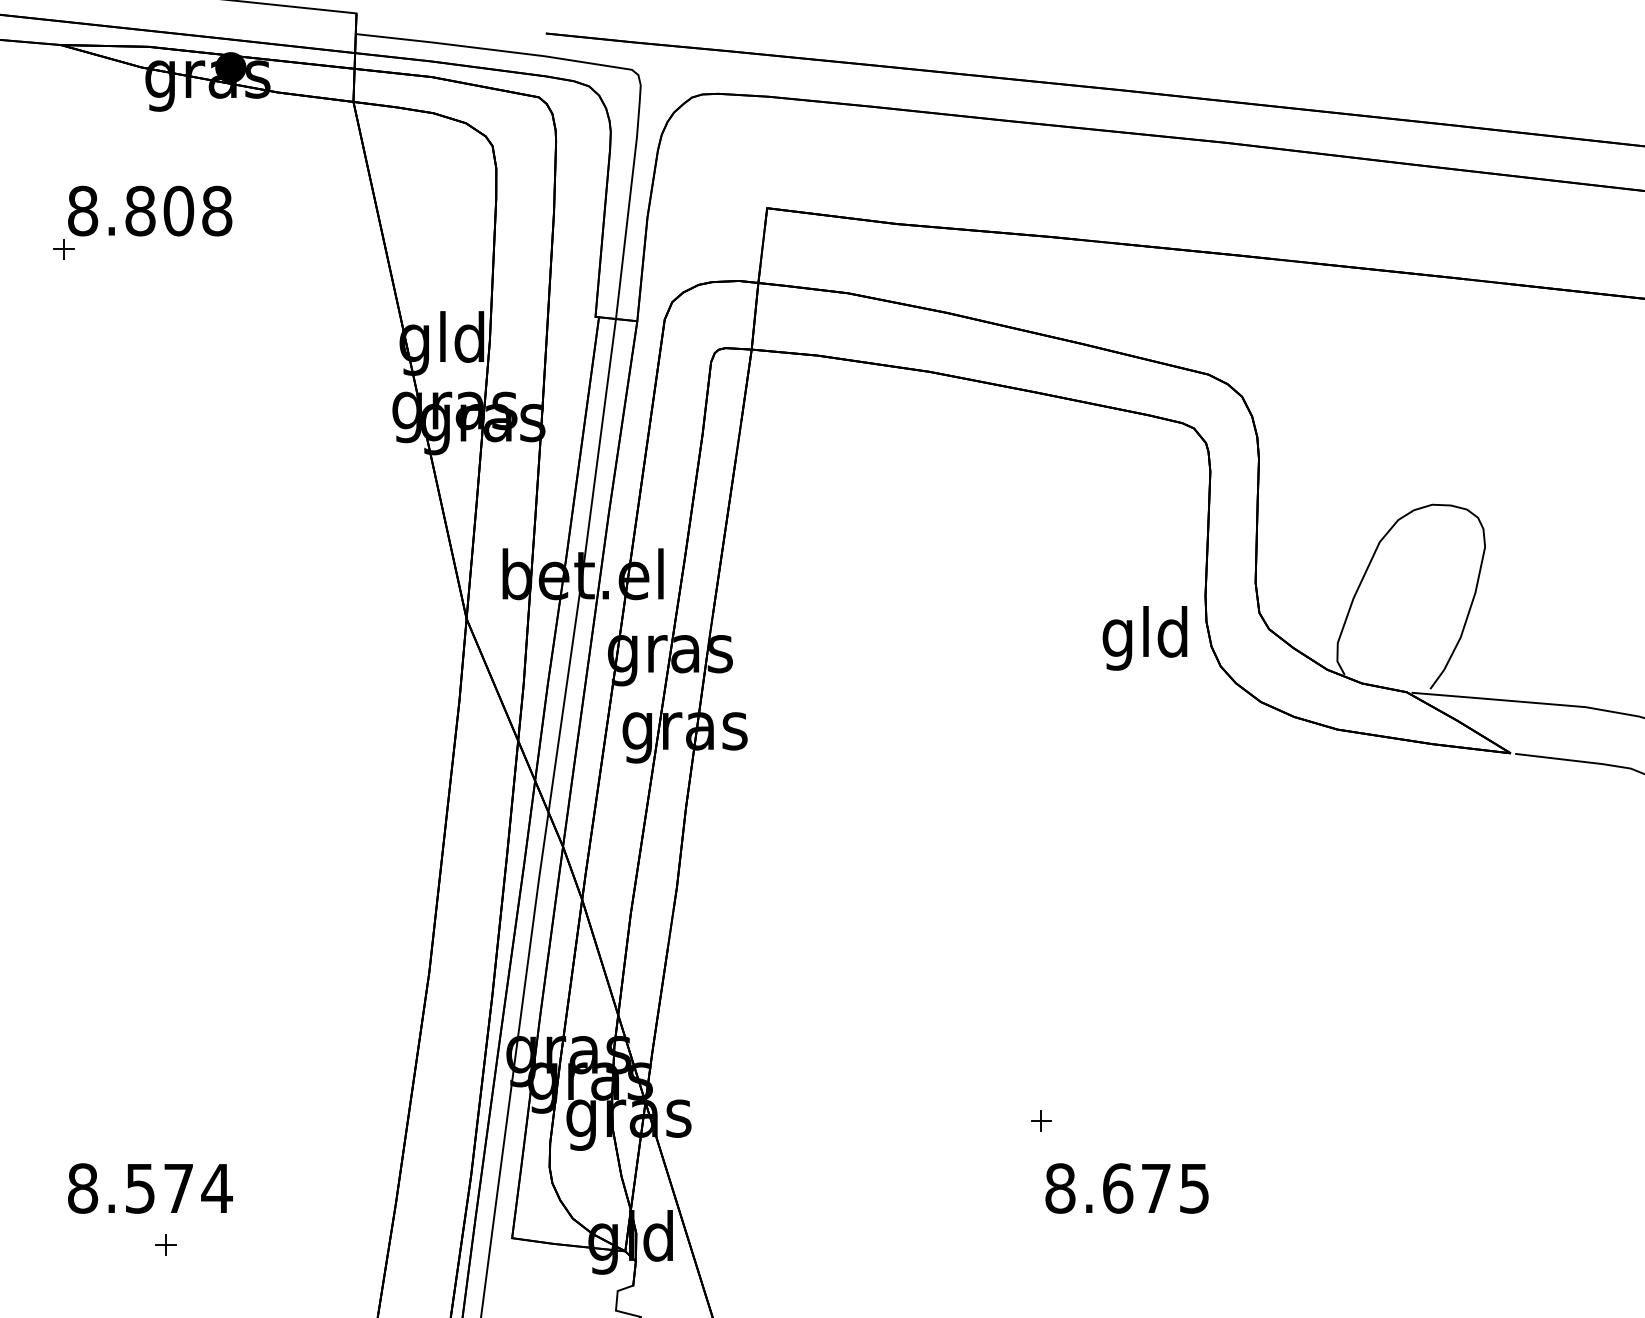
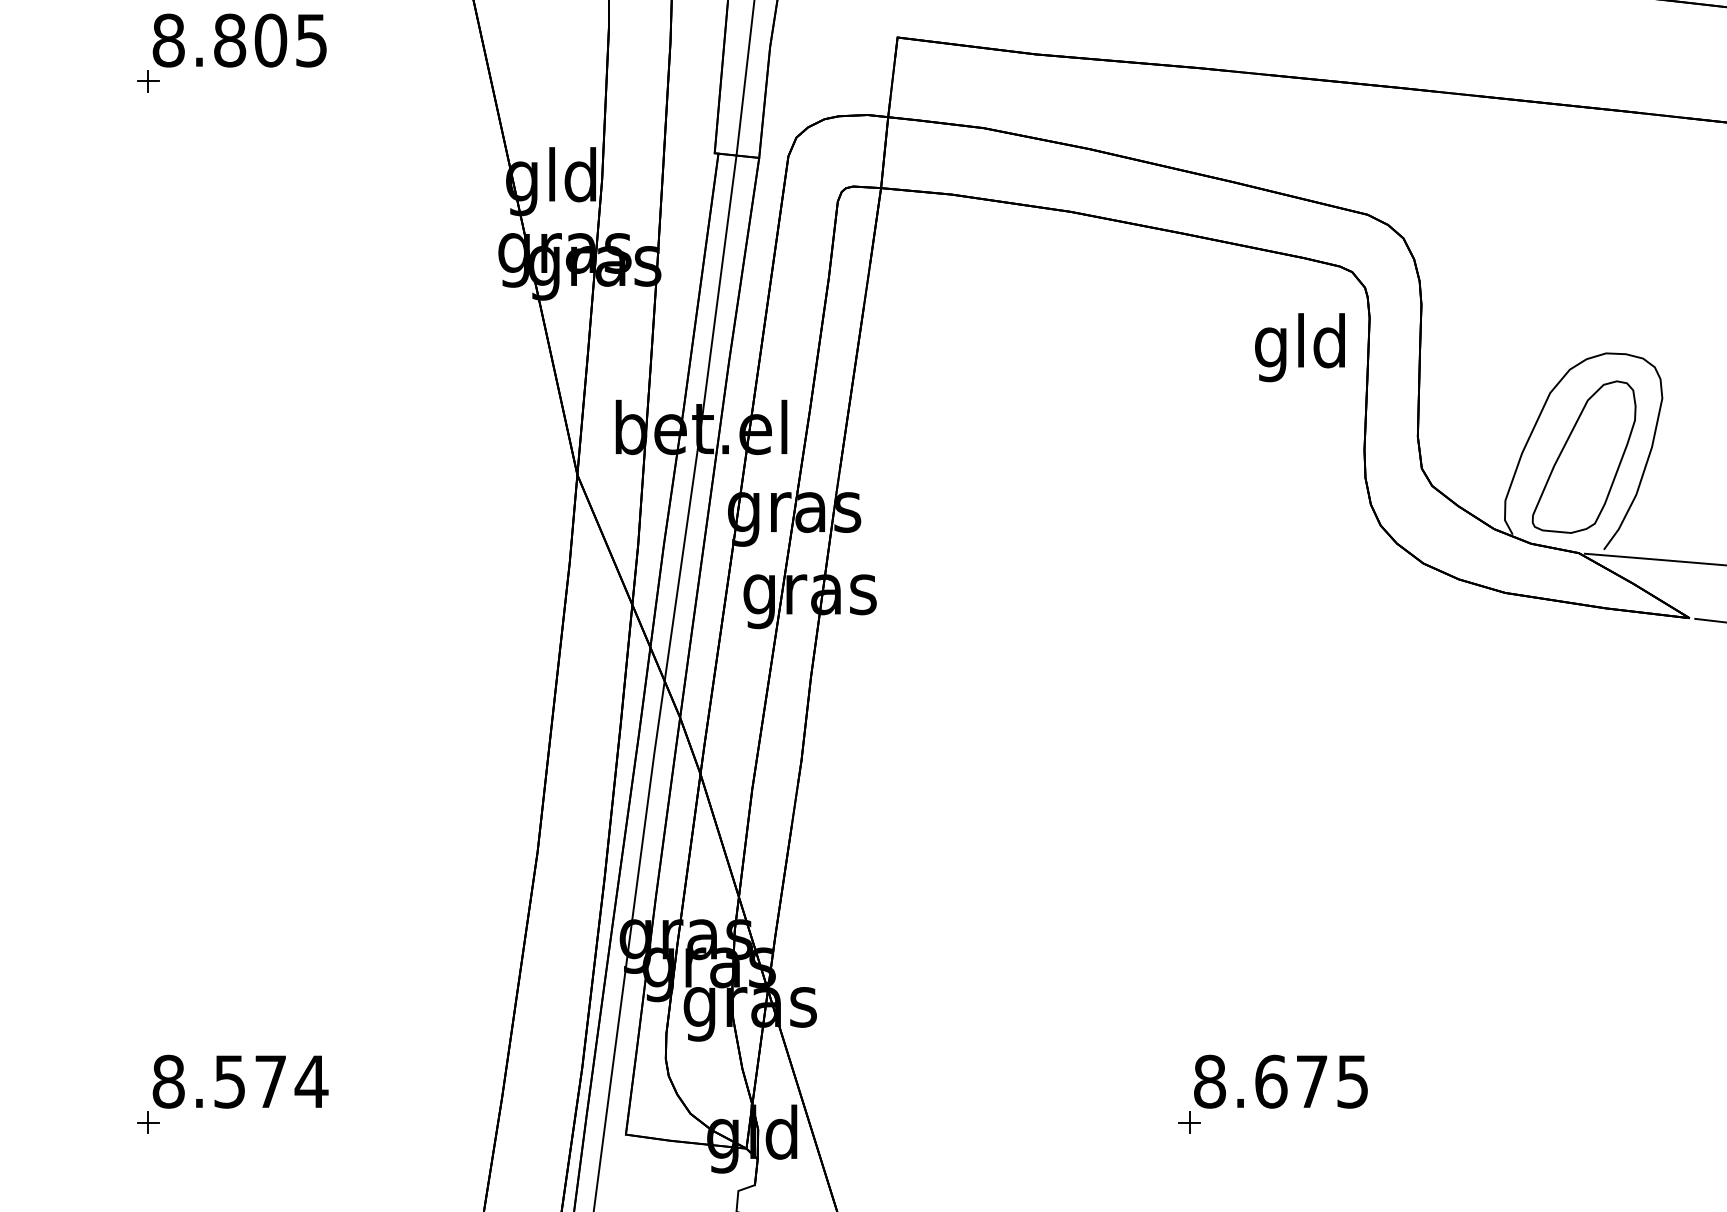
text: (217, 210) -> (312, 39), 8.808 -> 8.805
part: (1411, 602) -> (1583, 457), added
text: (1144, 638) -> (1299, 347), moved
part: (1041, 1120) -> (1189, 1122), moved
part: (165, 1244) -> (148, 1122), moved

